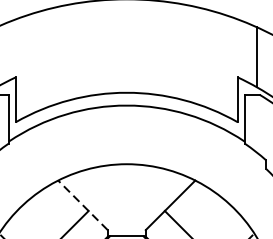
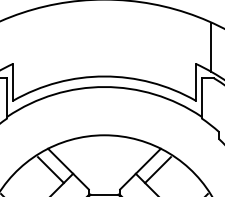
line: (83, 205) -> (68, 169), dashed -> solid
line: (61, 207) -> (50, 170), added
line: (191, 207) -> (157, 170), added

